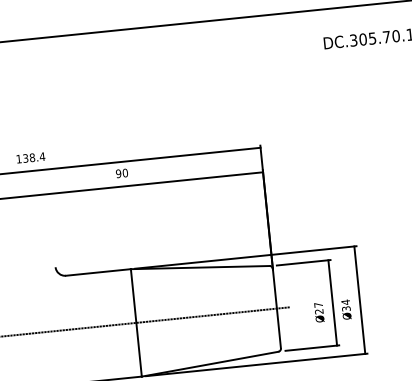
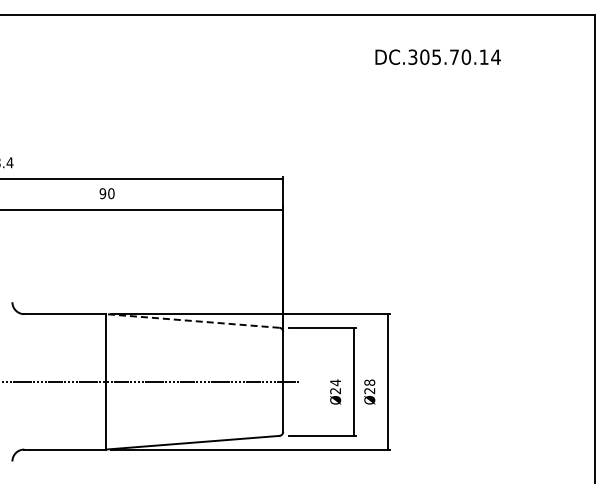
line: (200, 268) -> (192, 321), solid -> dashed
text: (318, 304) -> (335, 382), Ø27 -> Ø24
text: (345, 305) -> (369, 386), Ø34 -> Ø28

